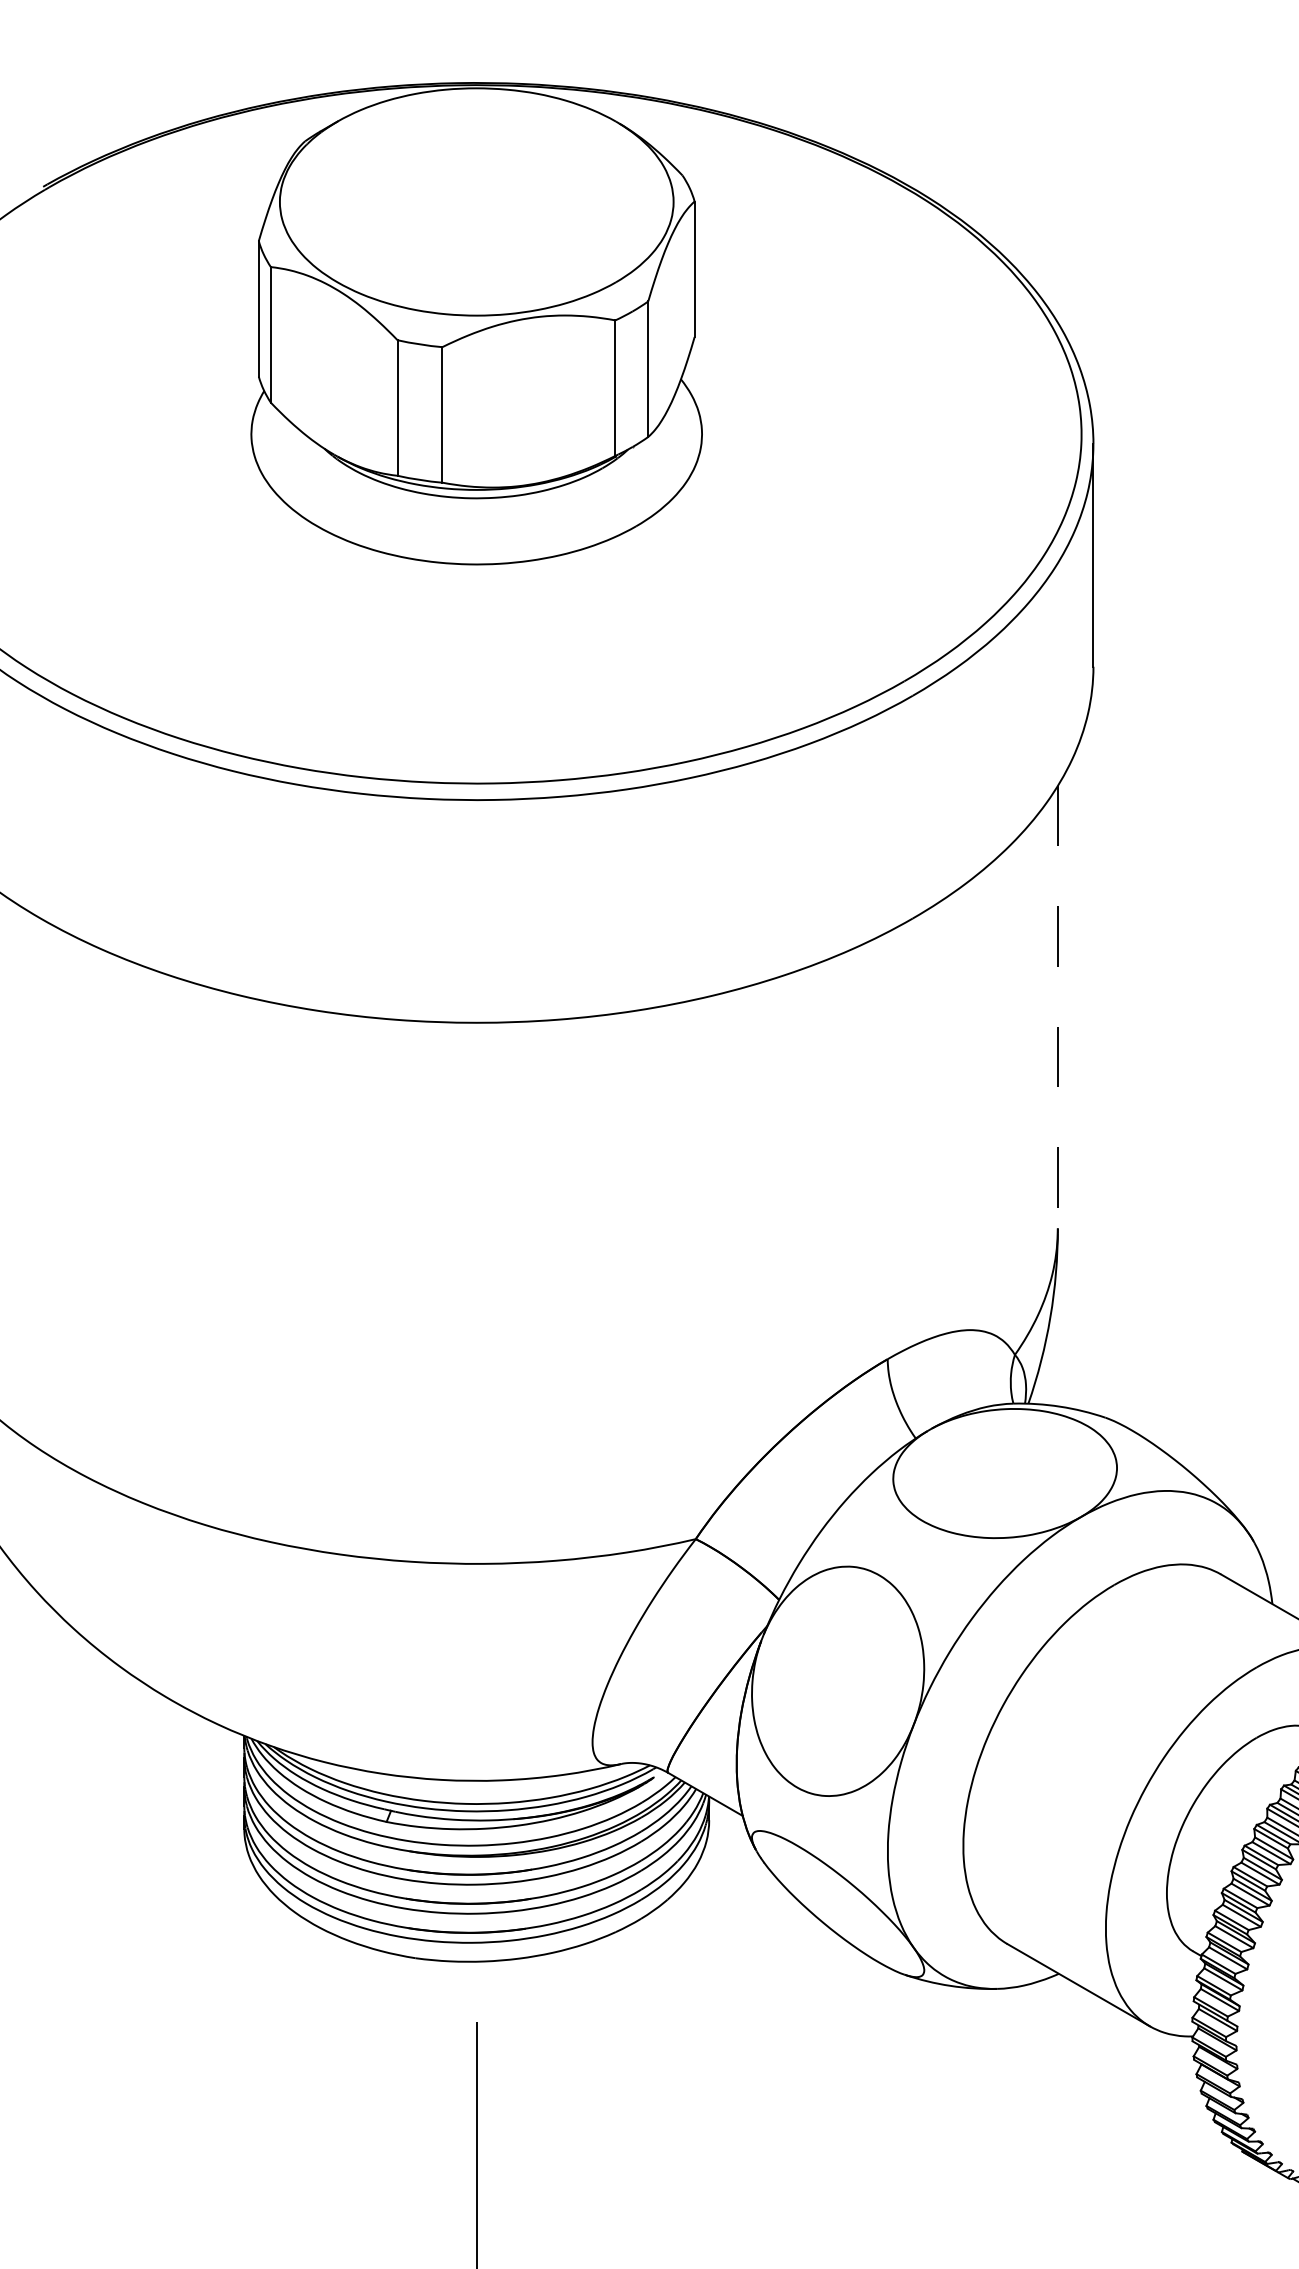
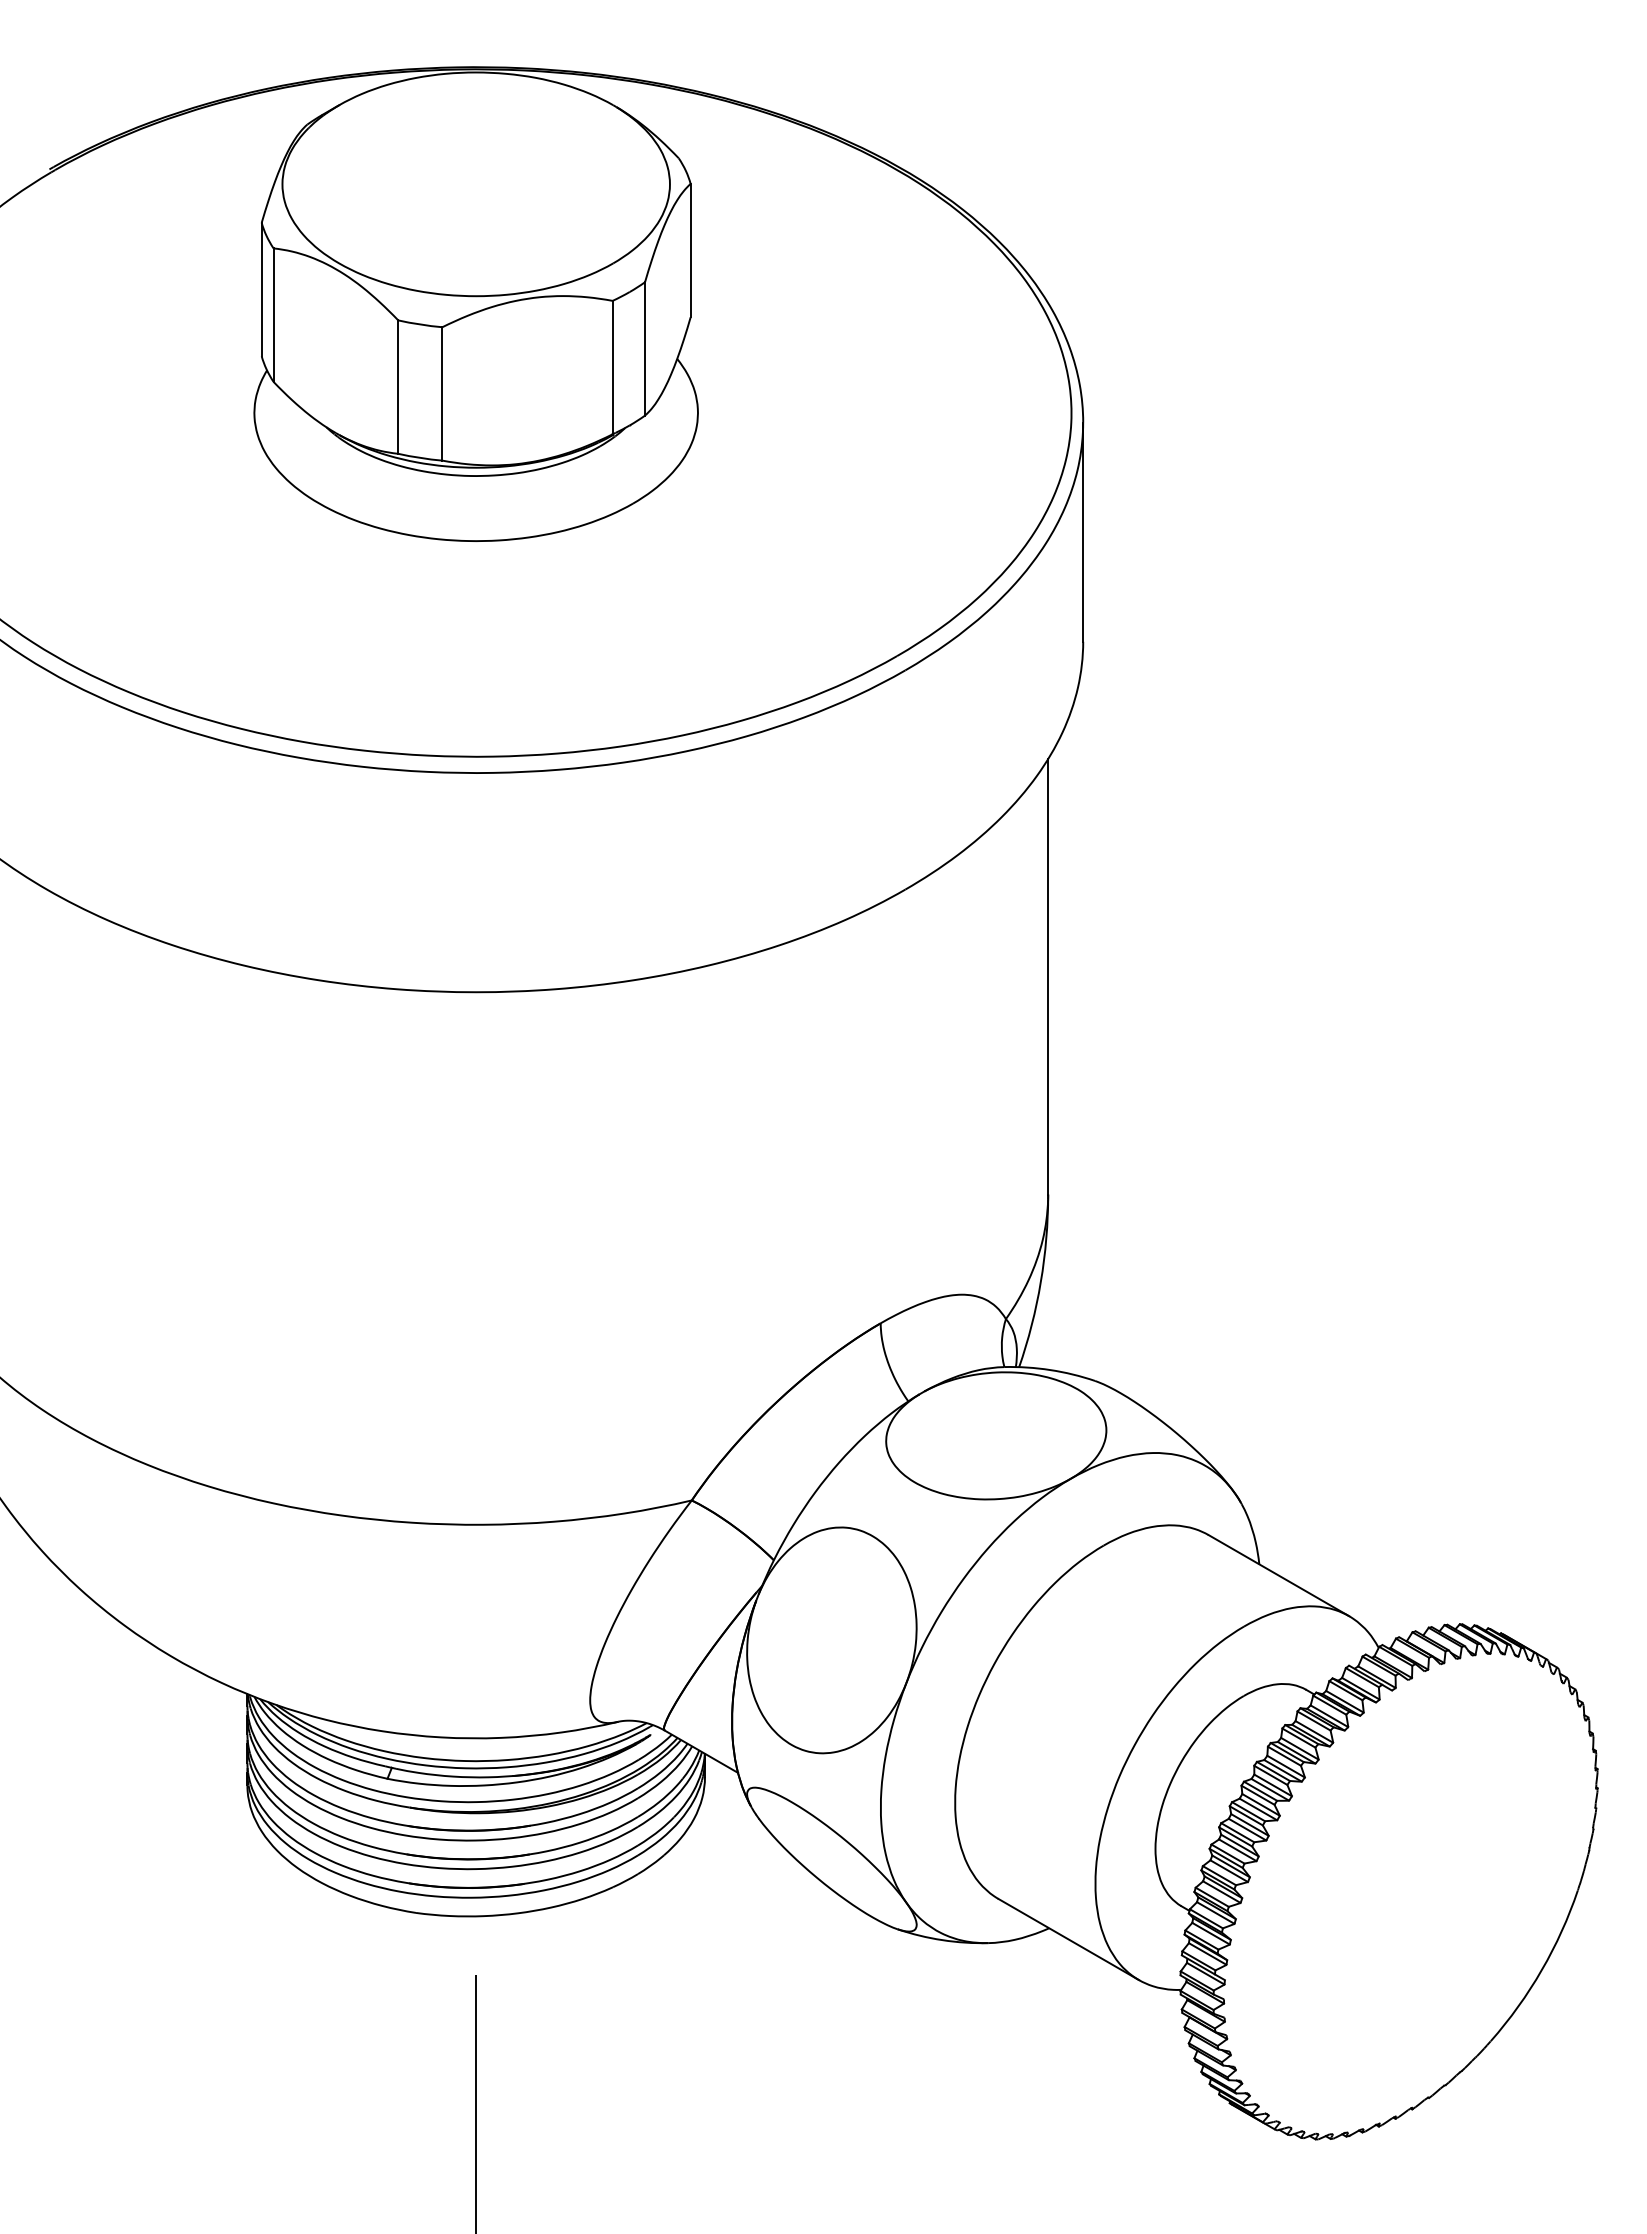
line: (1058, 1006) -> (1048, 976), dashed -> solid

